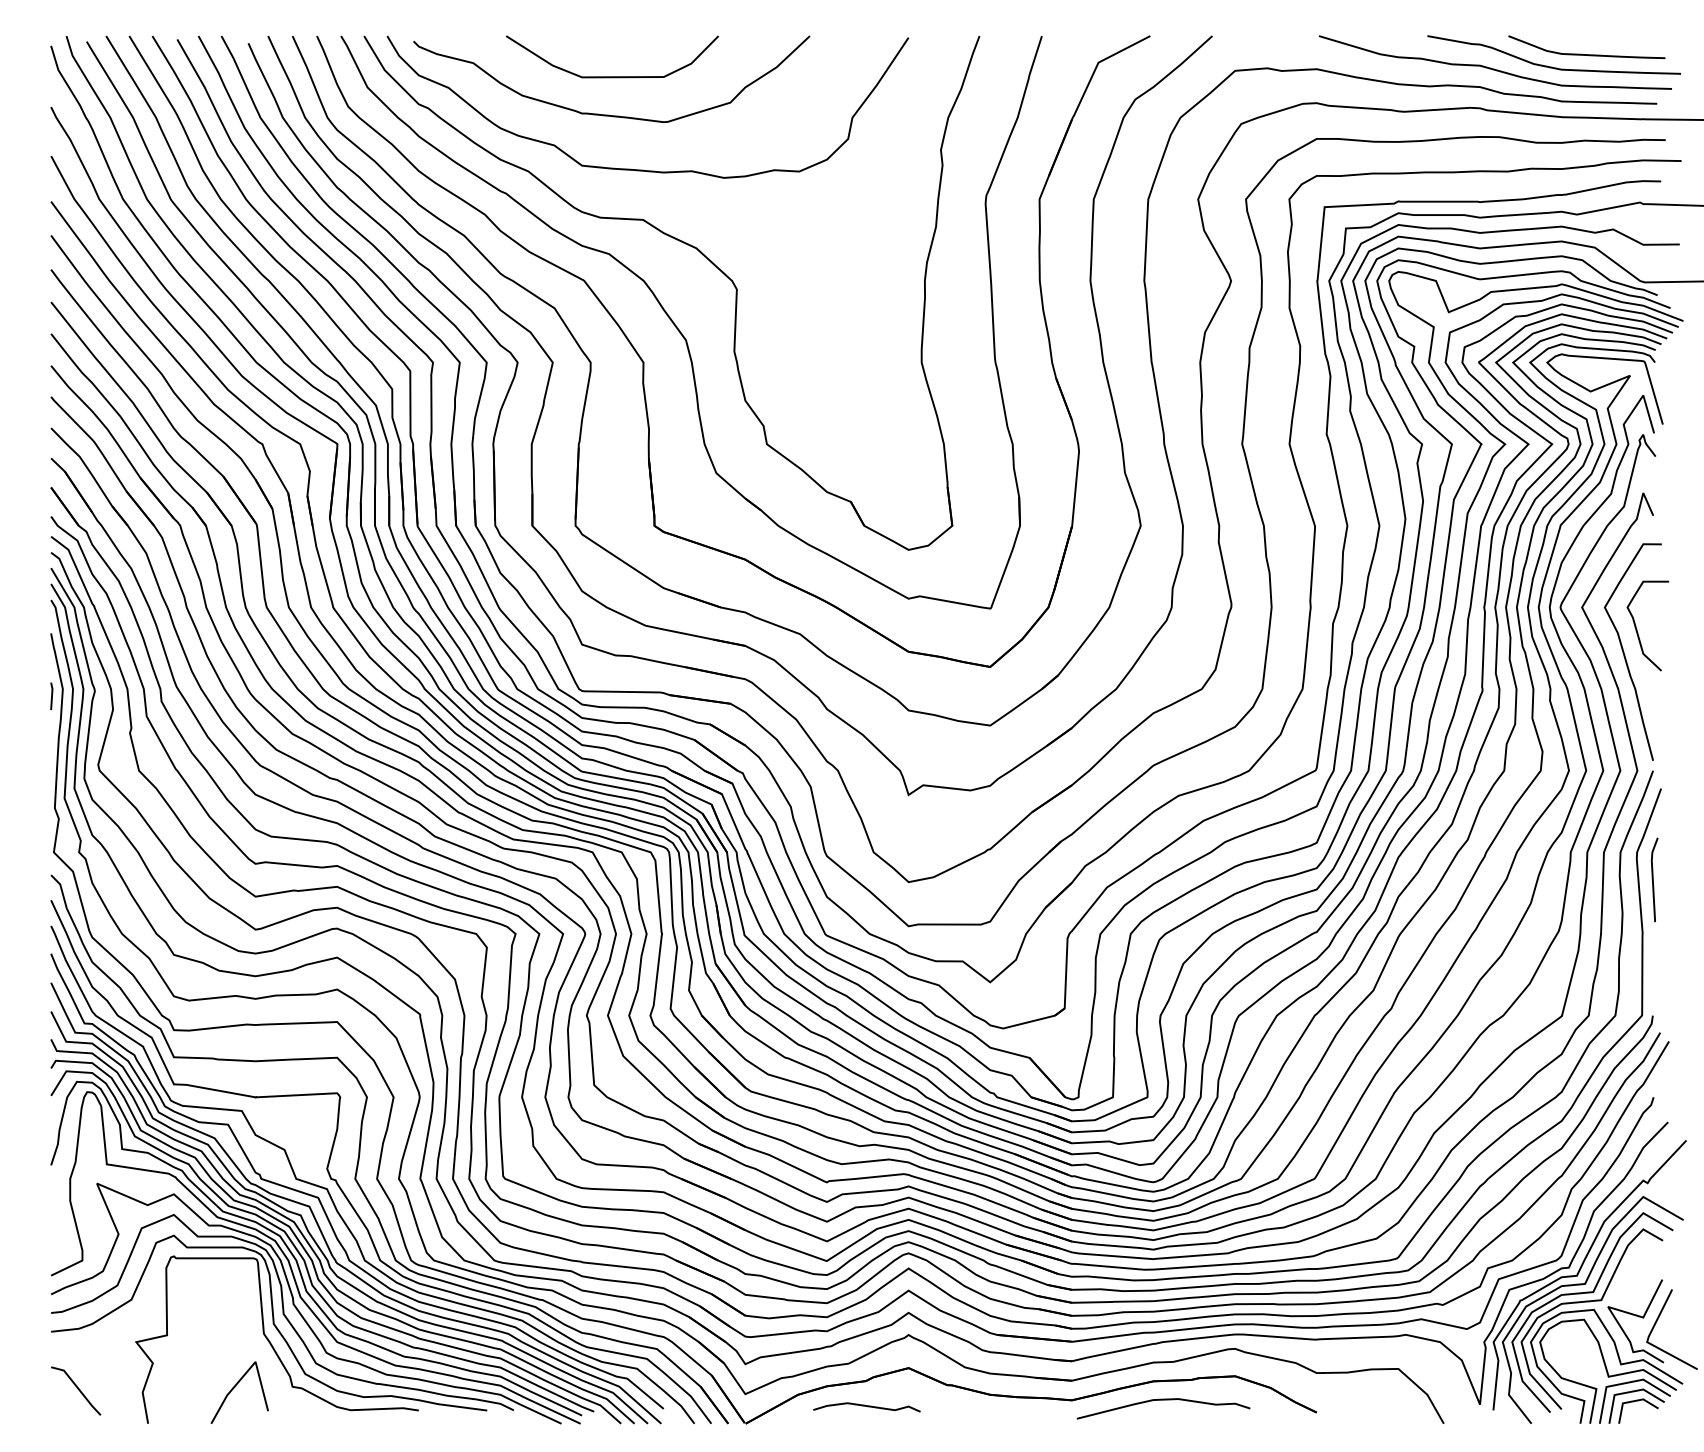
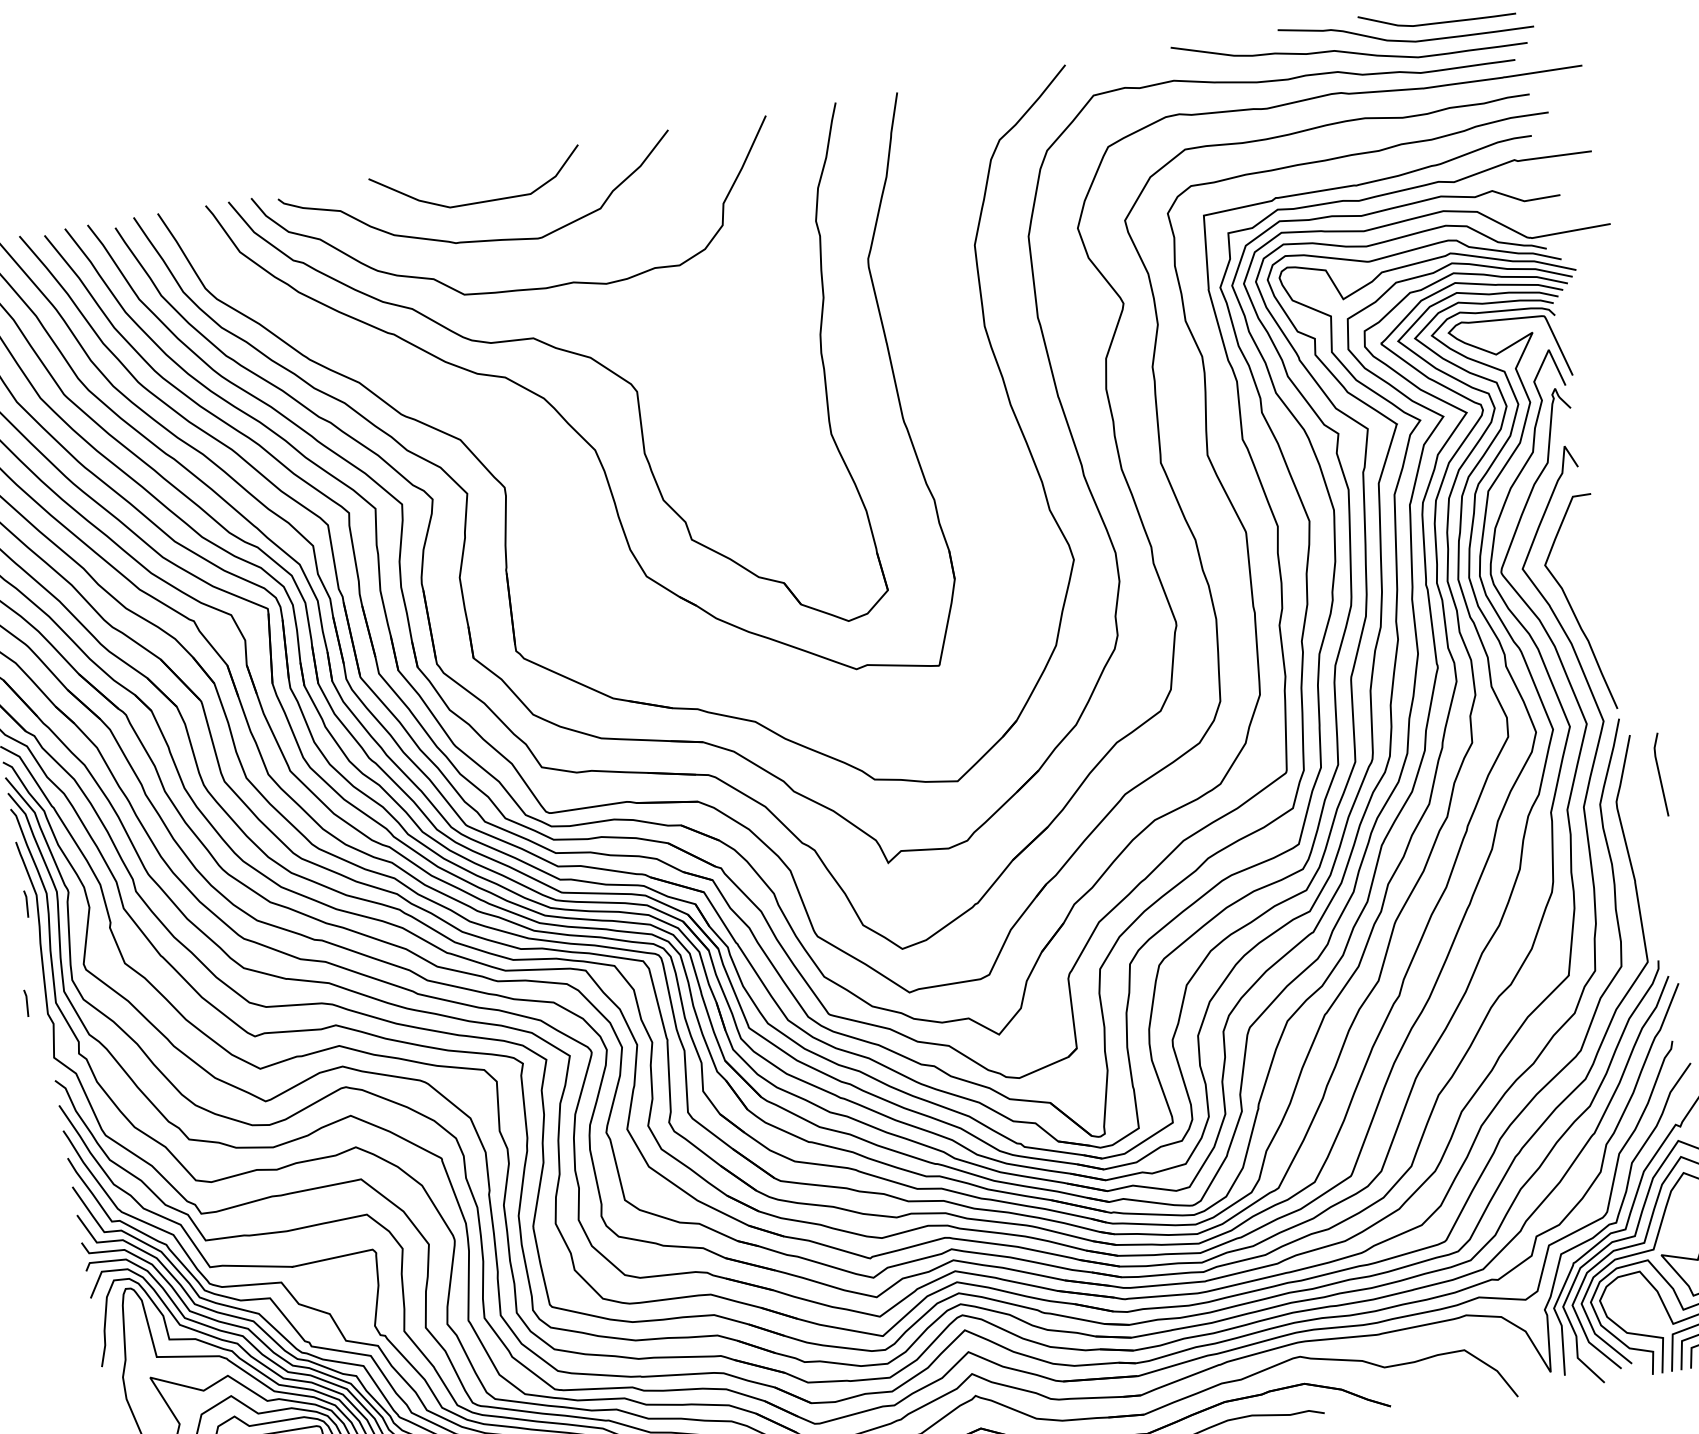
part: (644, 362) -> (557, 478), removed
curve: (1637, 629) -> (1580, 581), removed
line: (35, 793) -> (26, 1002), added
line: (1653, 879) -> (1660, 774), moved

